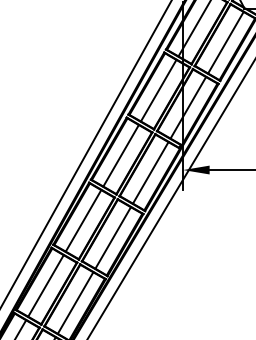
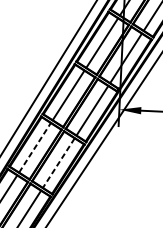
line: (83, 220) -> (34, 147), solid -> dashed
line: (112, 238) -> (58, 163), solid -> dashed

